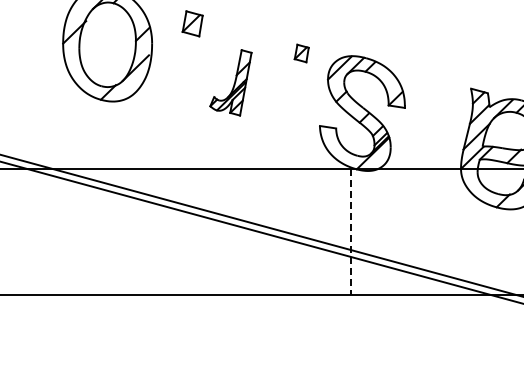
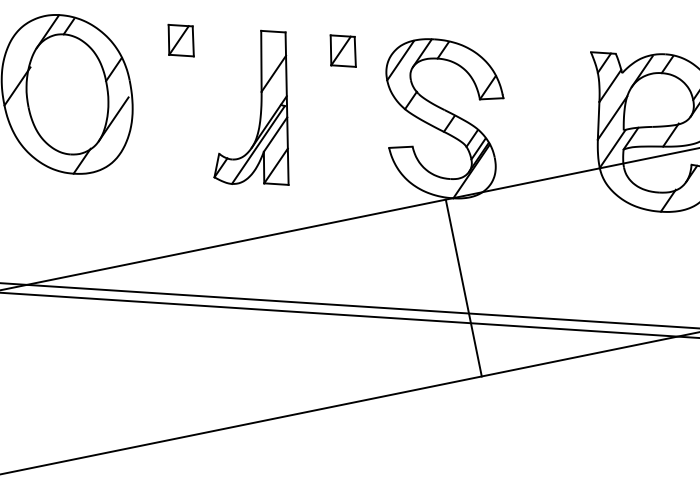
part: (301, 53) -> (342, 51), size x1.43
part: (230, 82) -> (250, 112), size x1.67
line: (351, 232) -> (463, 288), dashed -> solid

